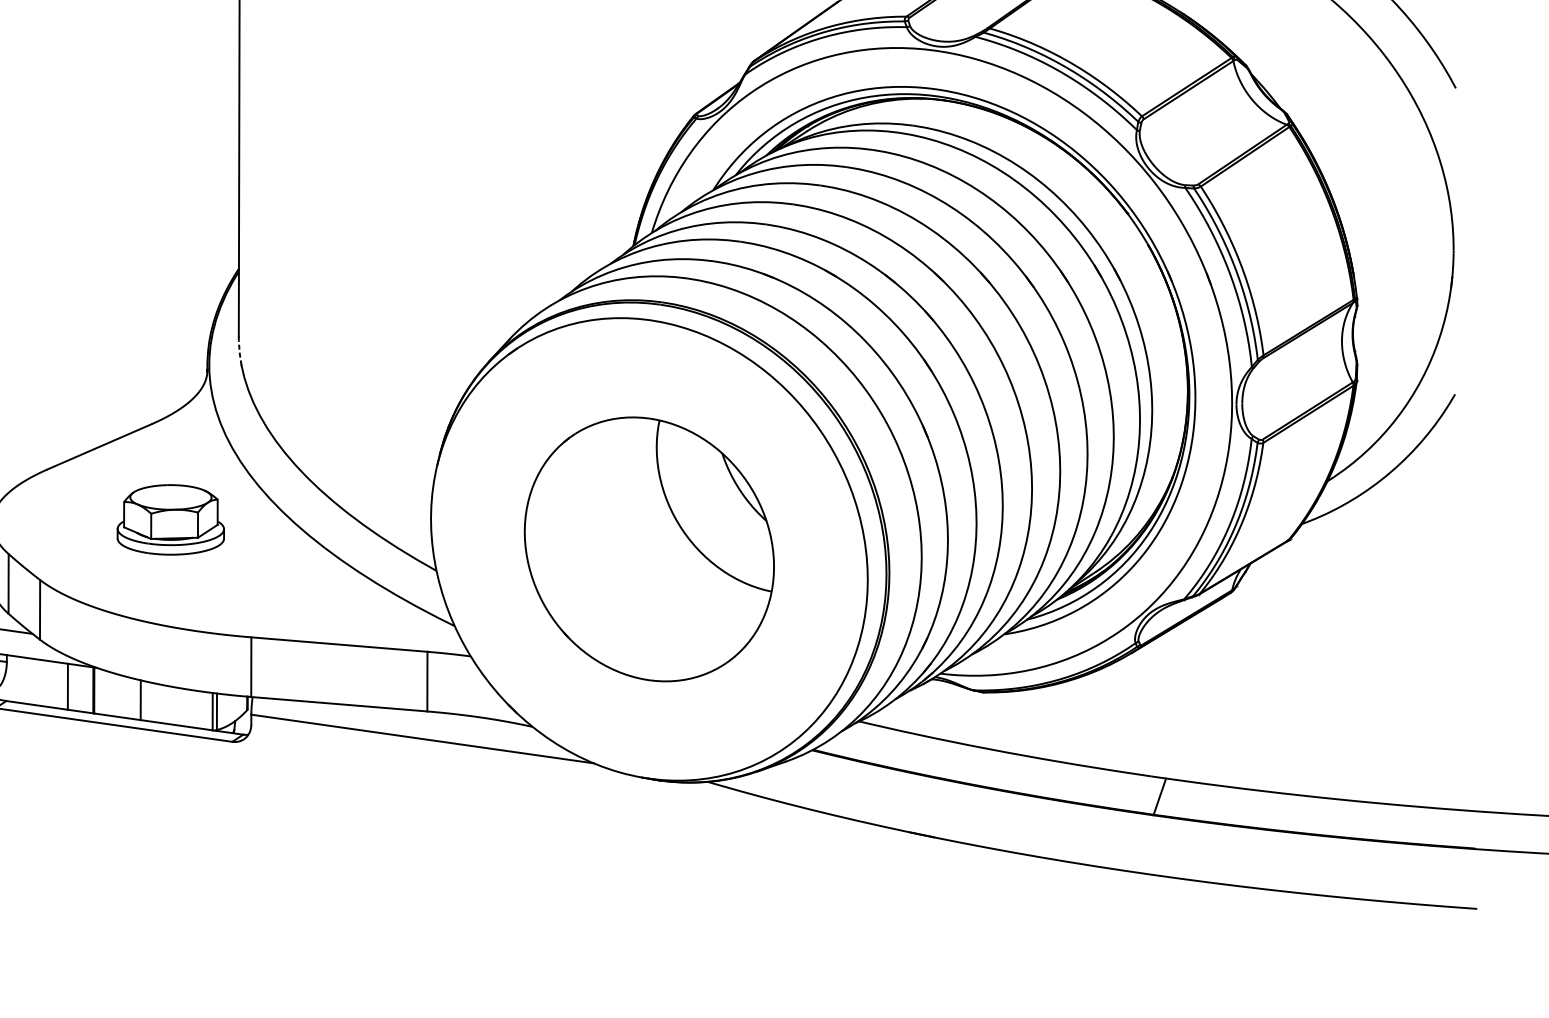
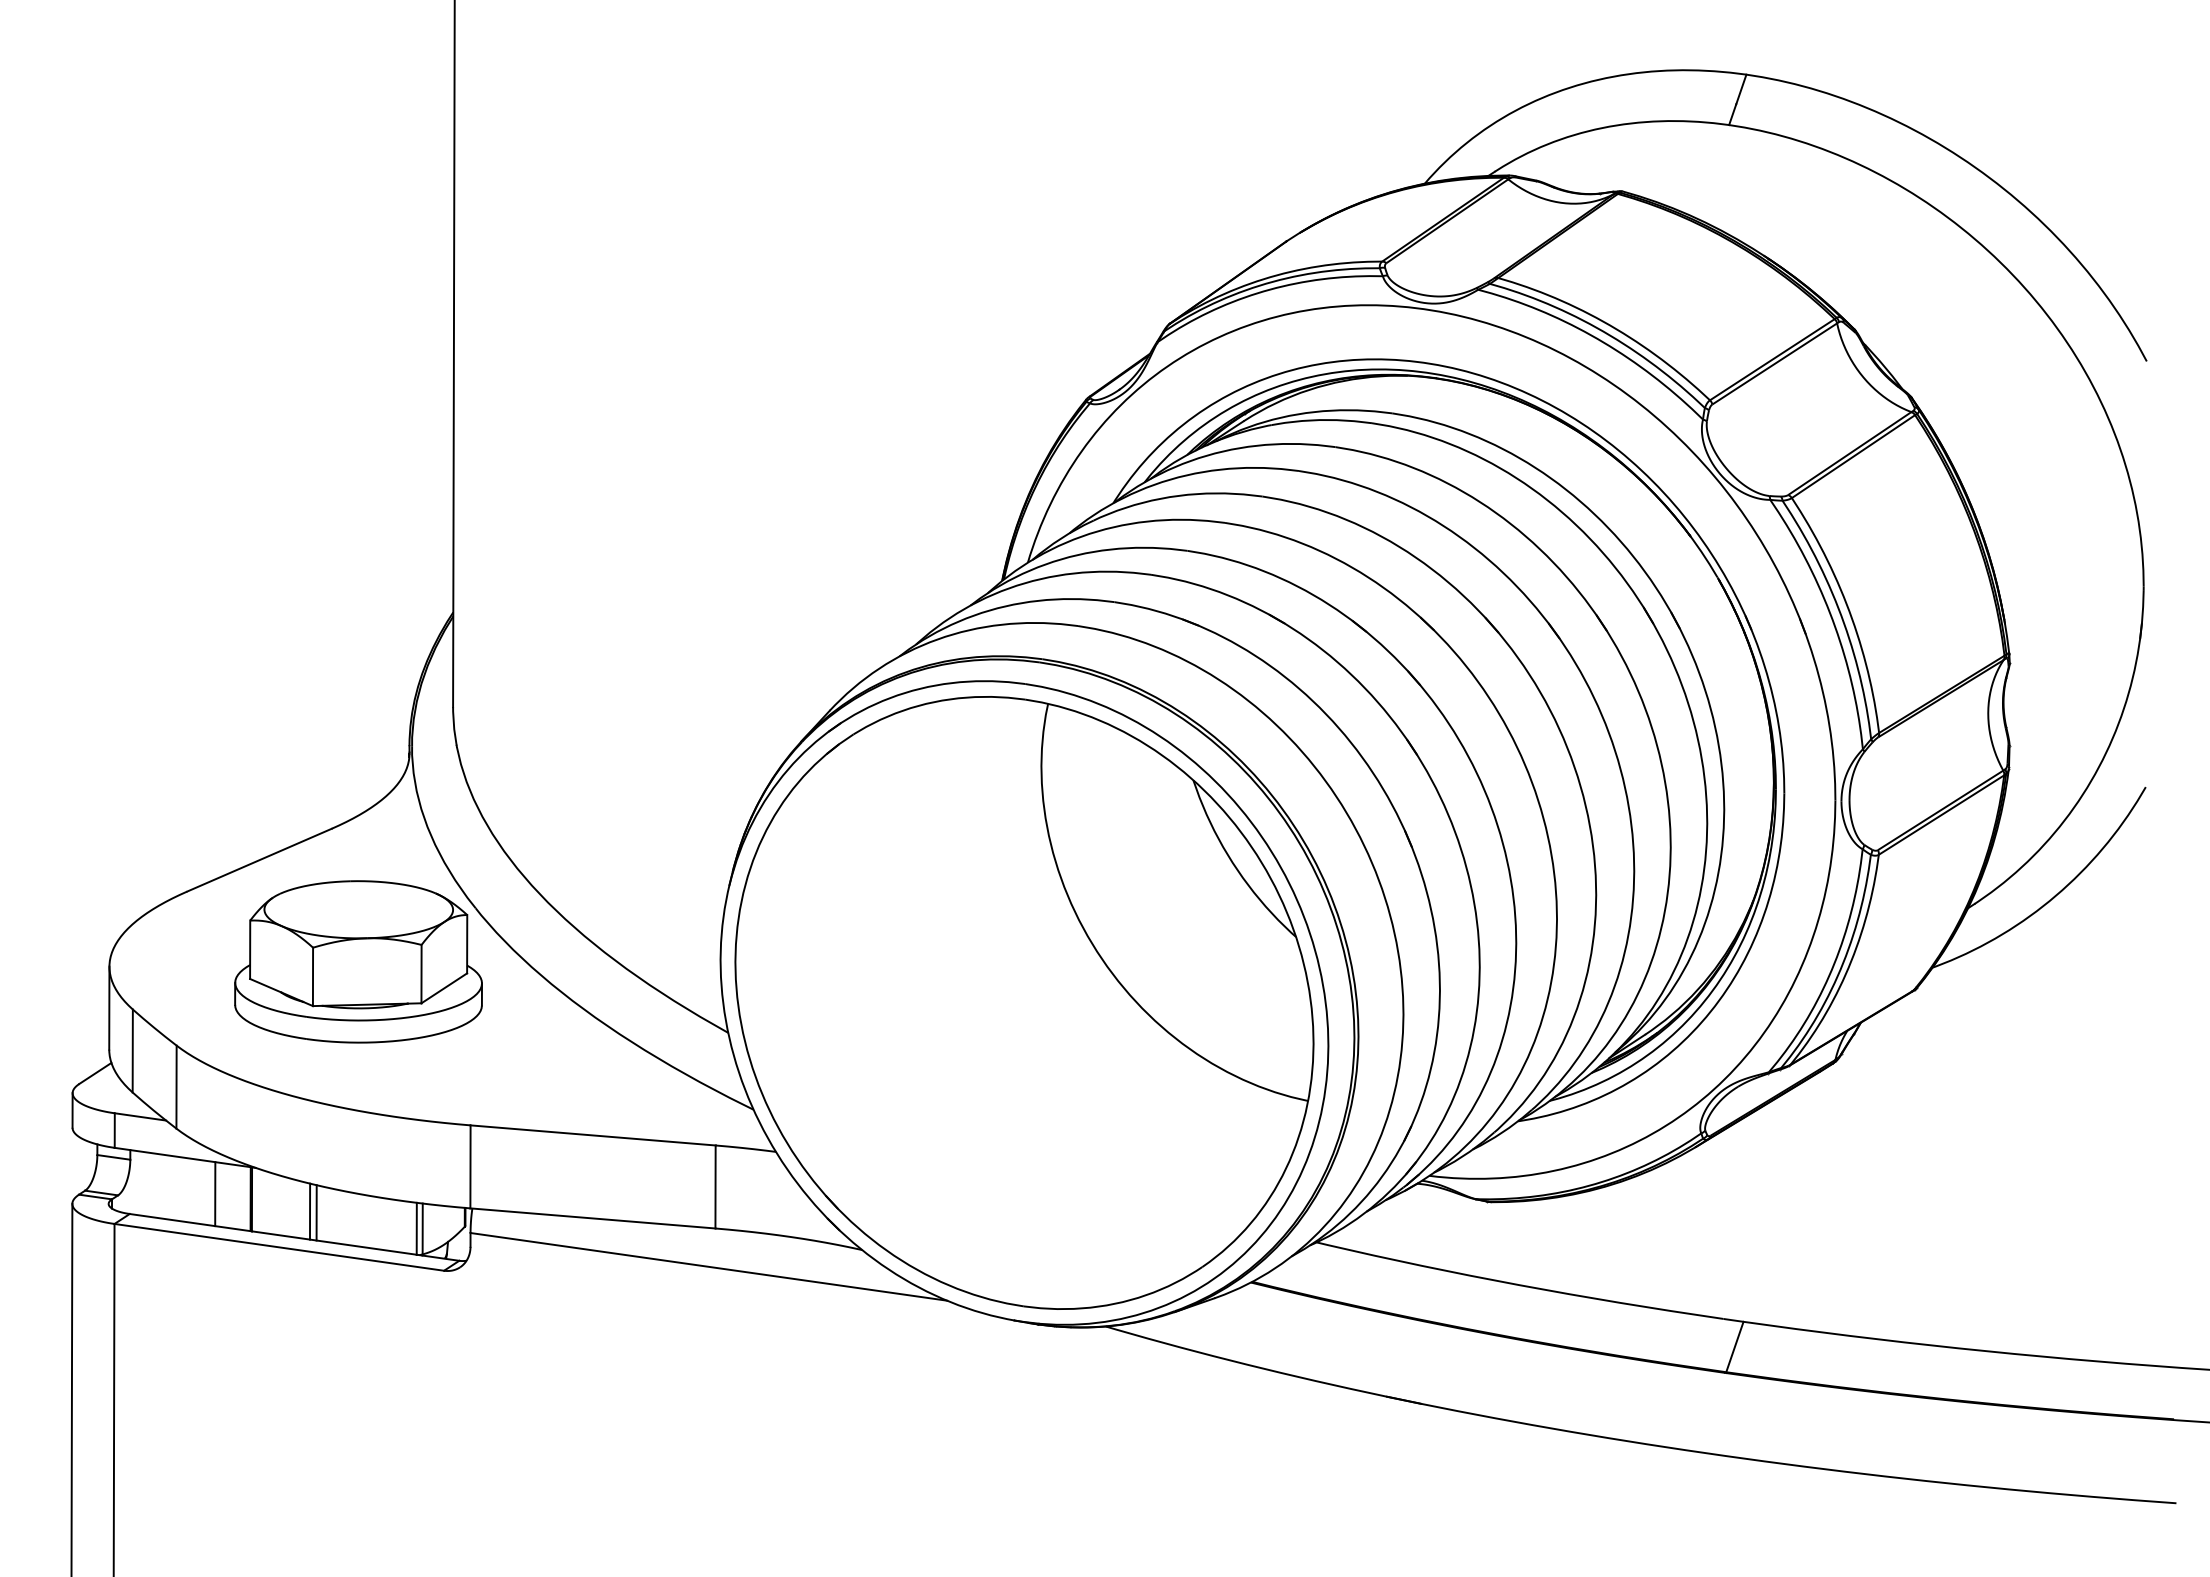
line: (239, 350) -> (454, 726), dashed -> solid
part: (170, 519) -> (358, 961), size x1.67
part: (649, 549) -> (1024, 1002), size x1.67
line: (135, 699) -> (309, 1211), added

